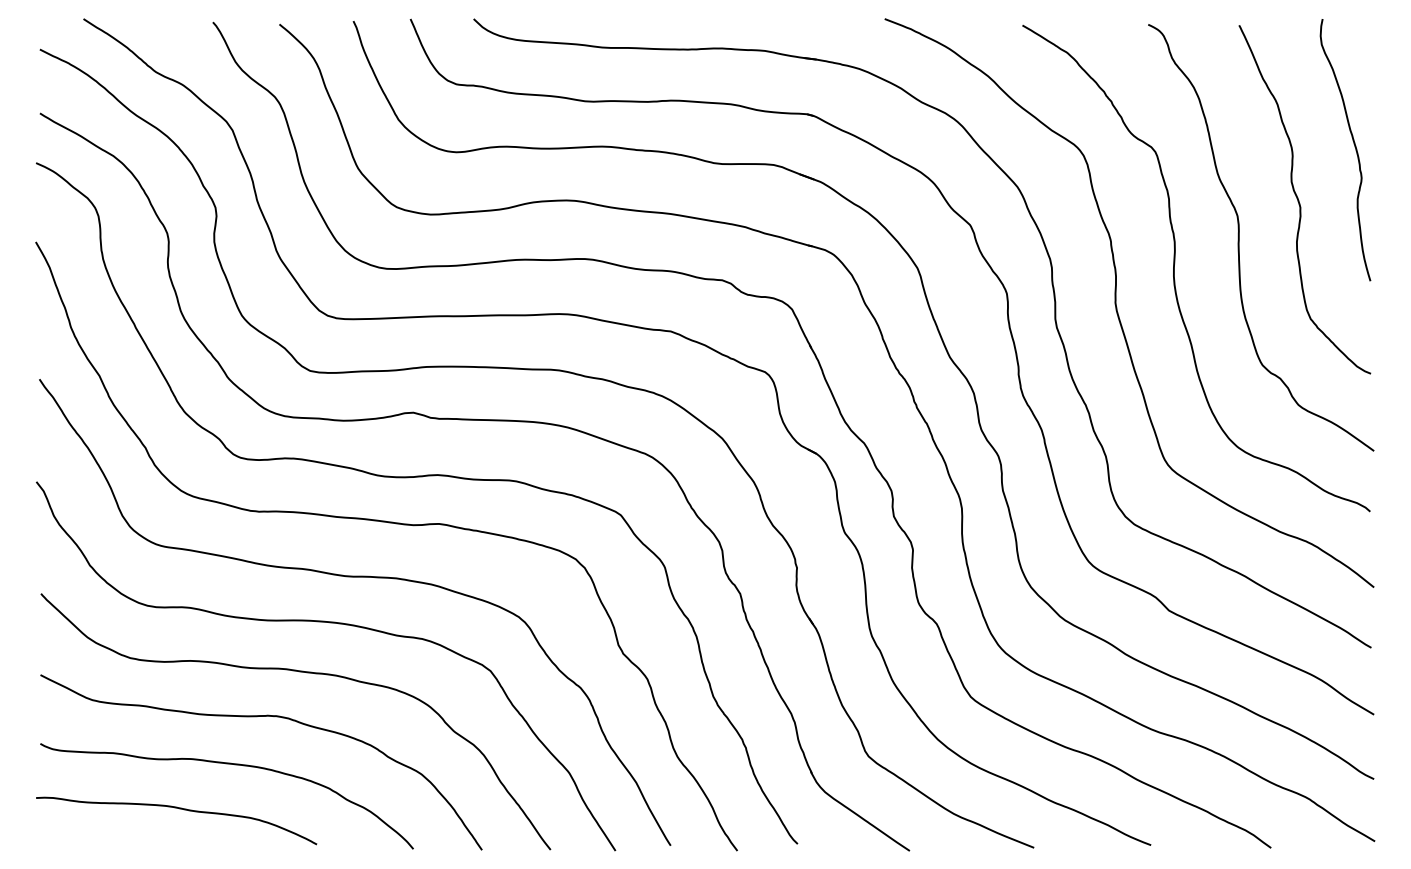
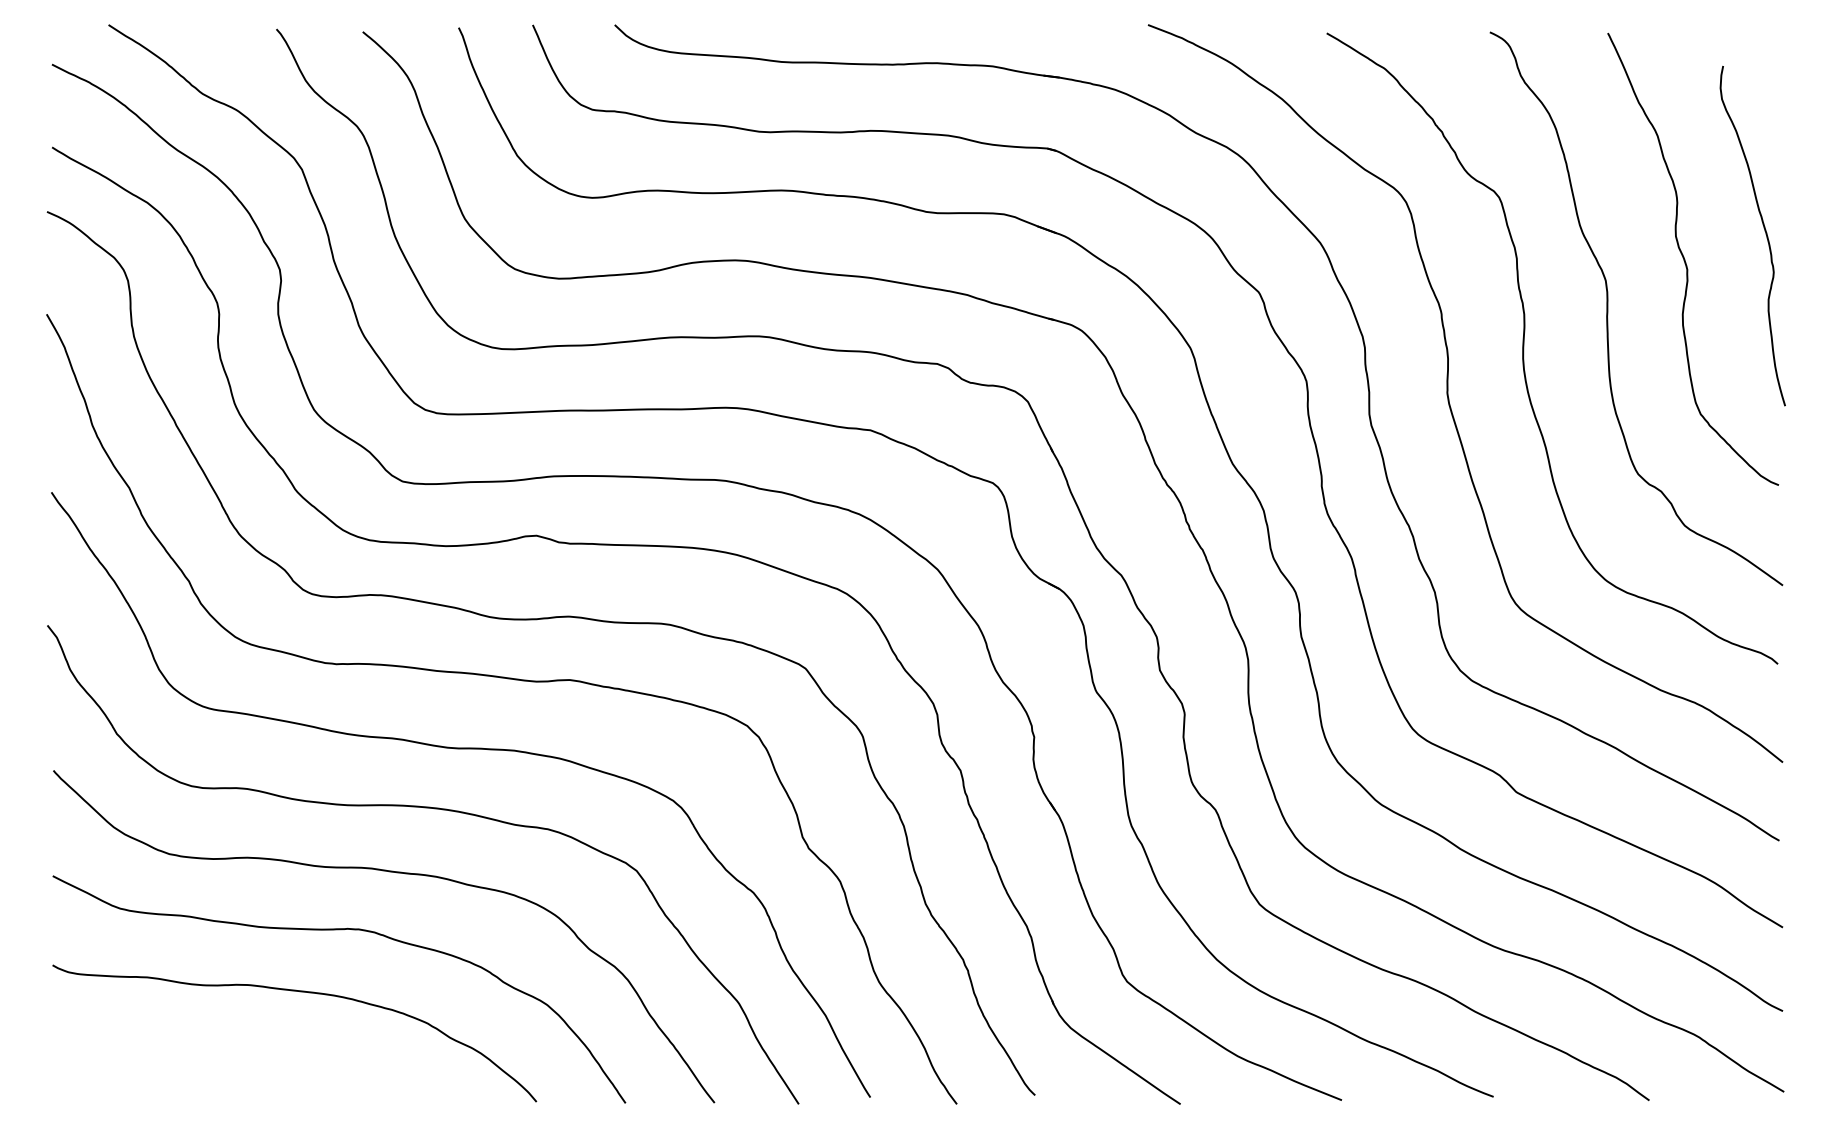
curve: (1354, 146) -> (1764, 231), moved
curve: (180, 809) -> (234, 1050), removed

